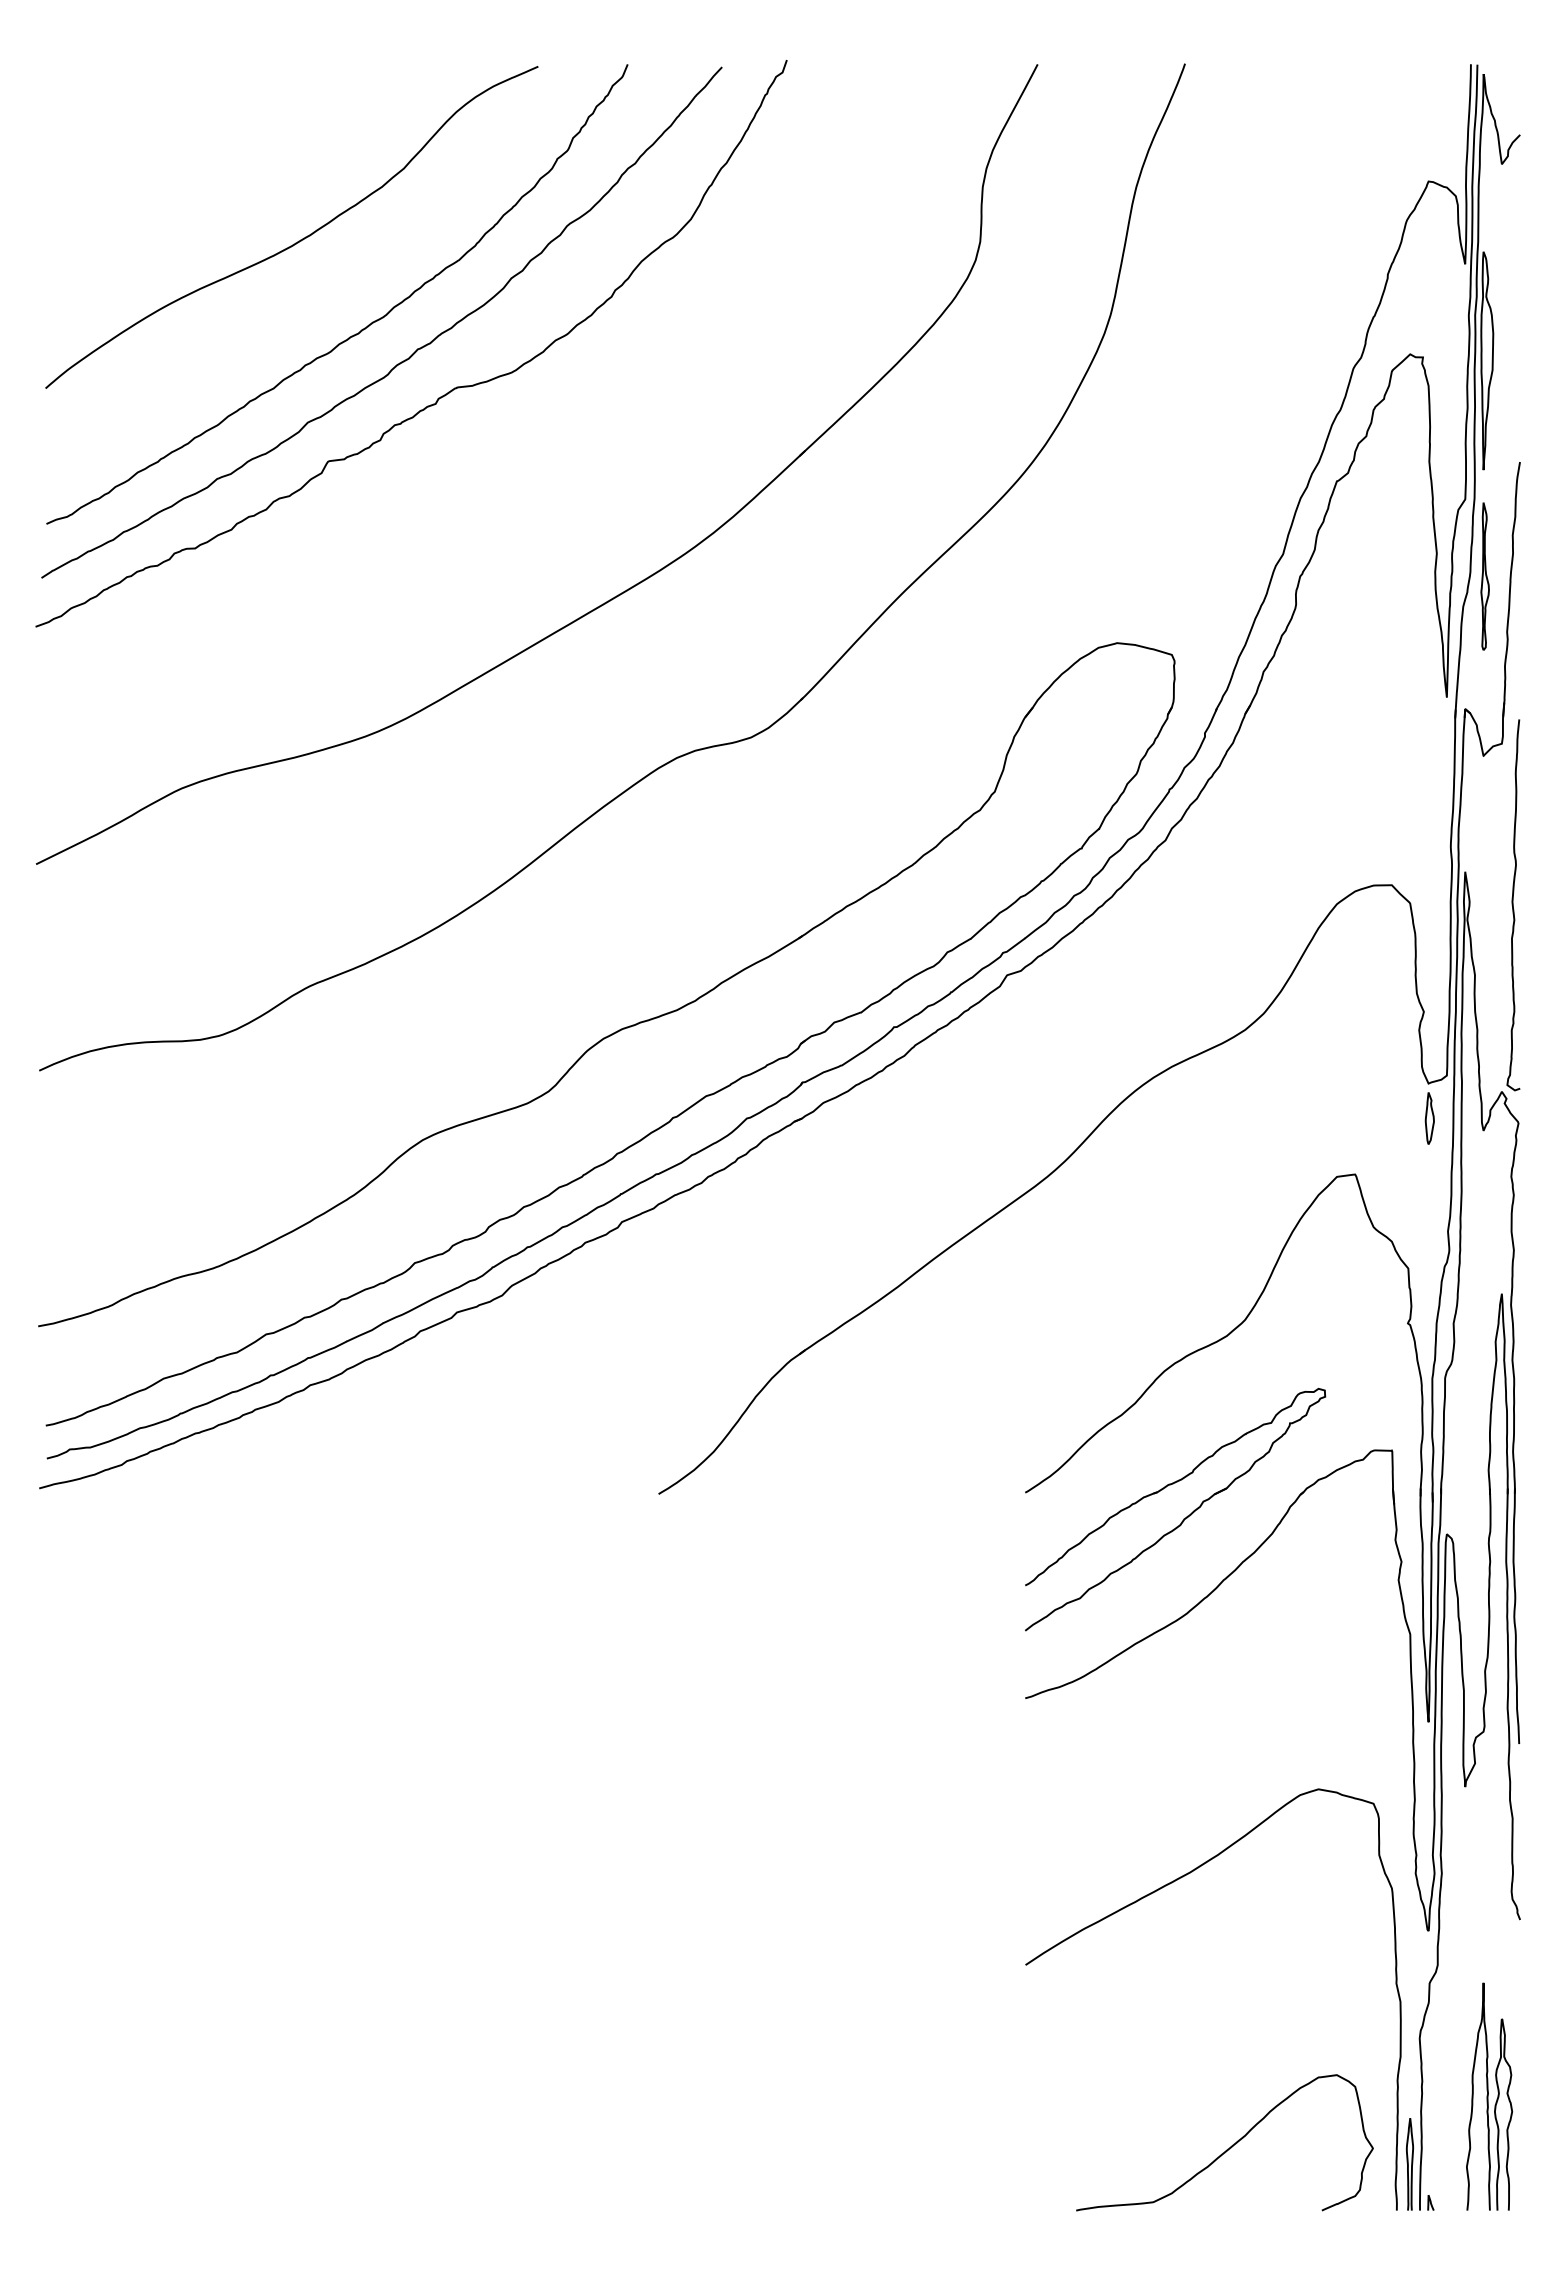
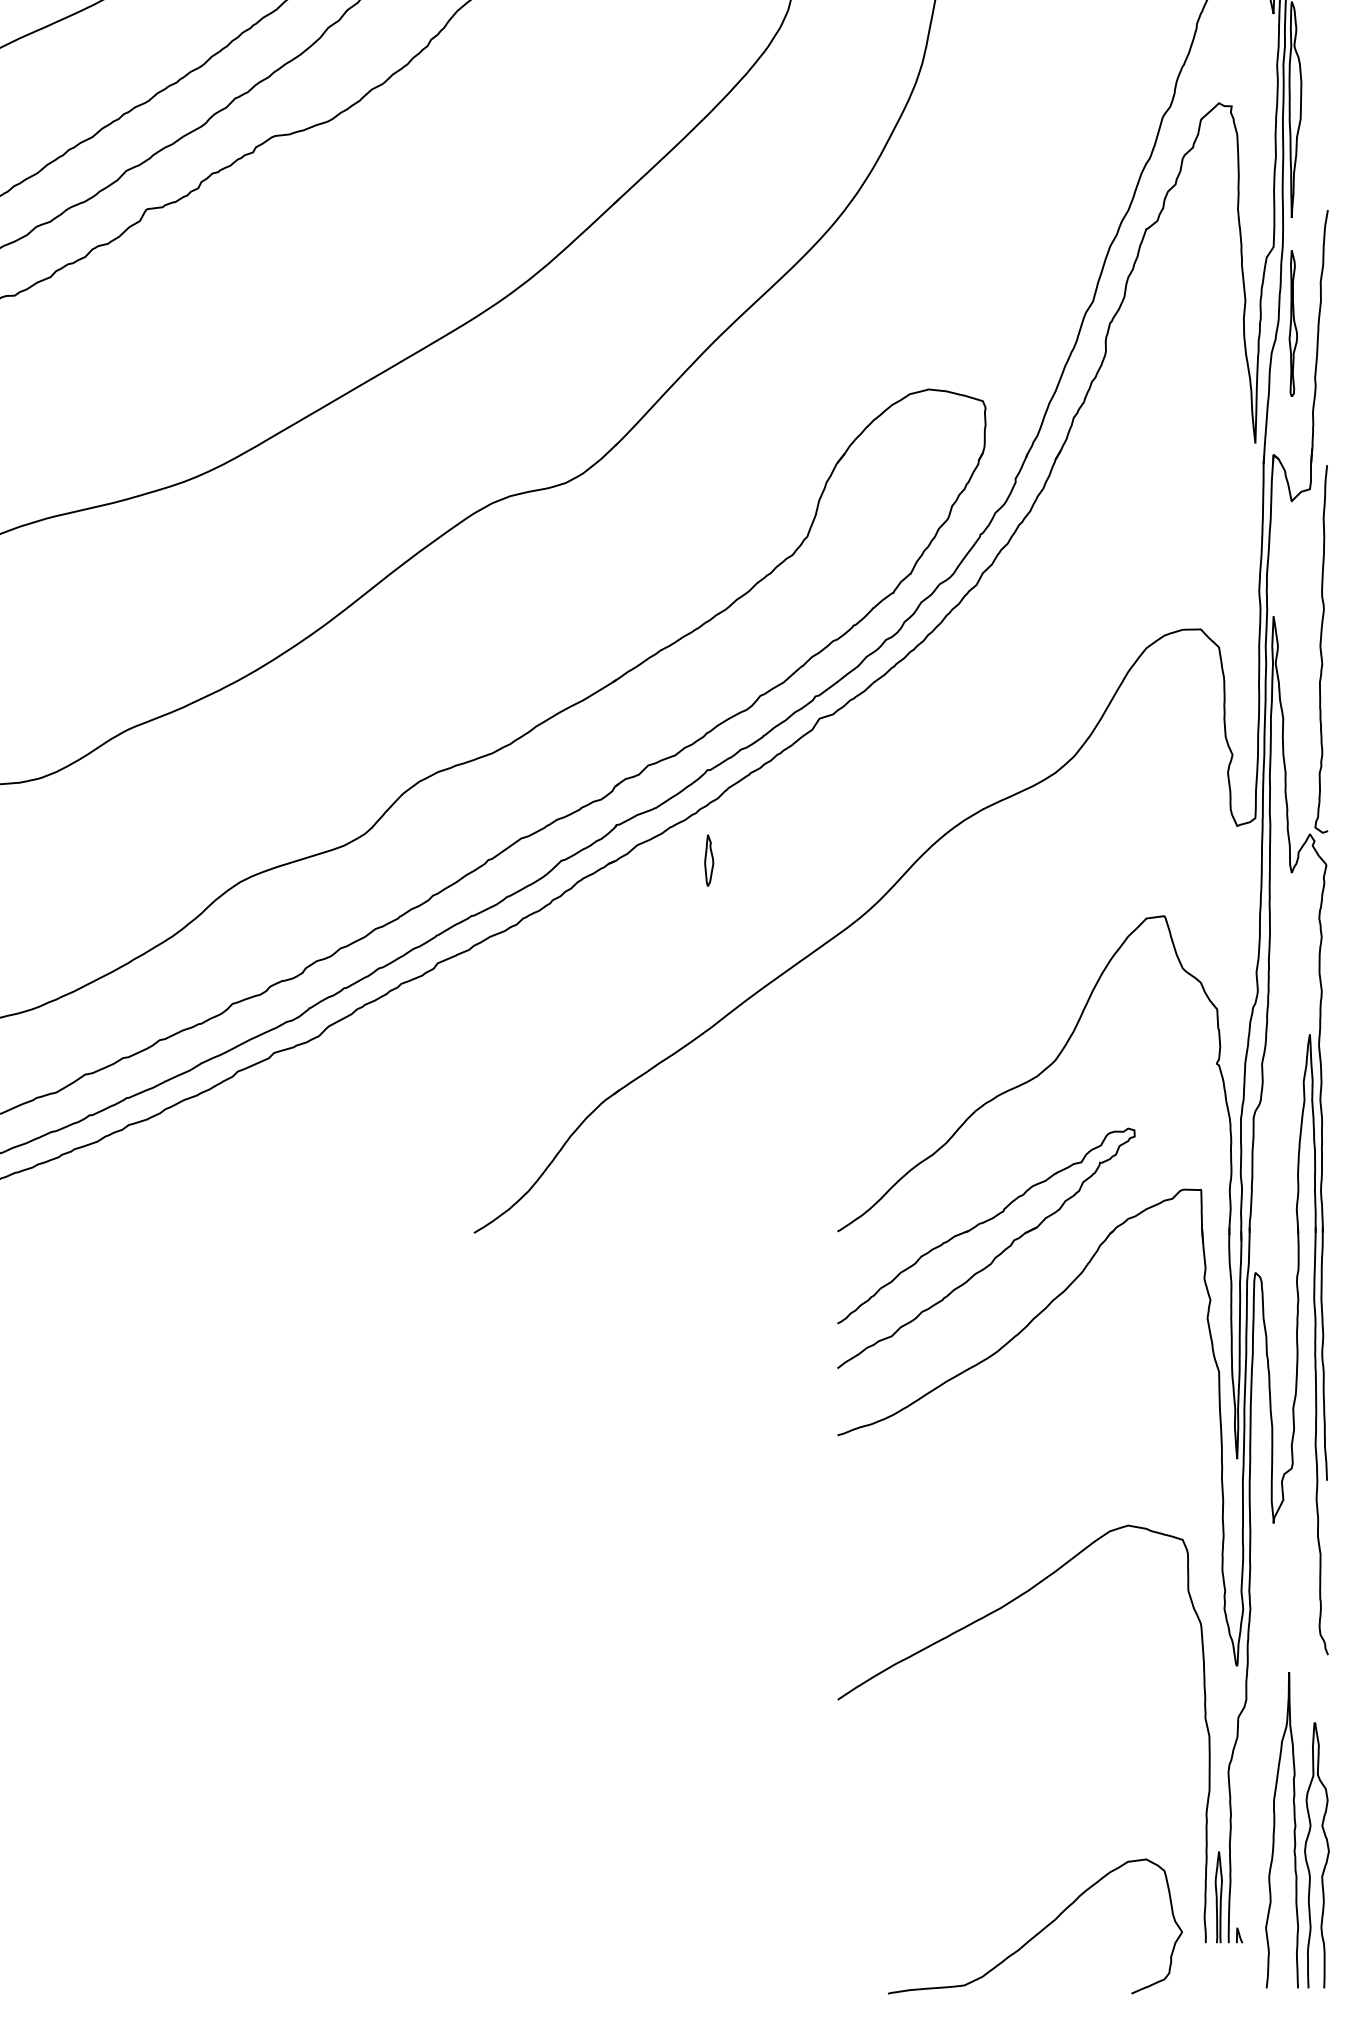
part: (1429, 1118) -> (708, 860), moved
part: (1489, 2096) -> (1297, 1830), size x1.4
curve: (1229, 2147) -> (1039, 1931), moved

